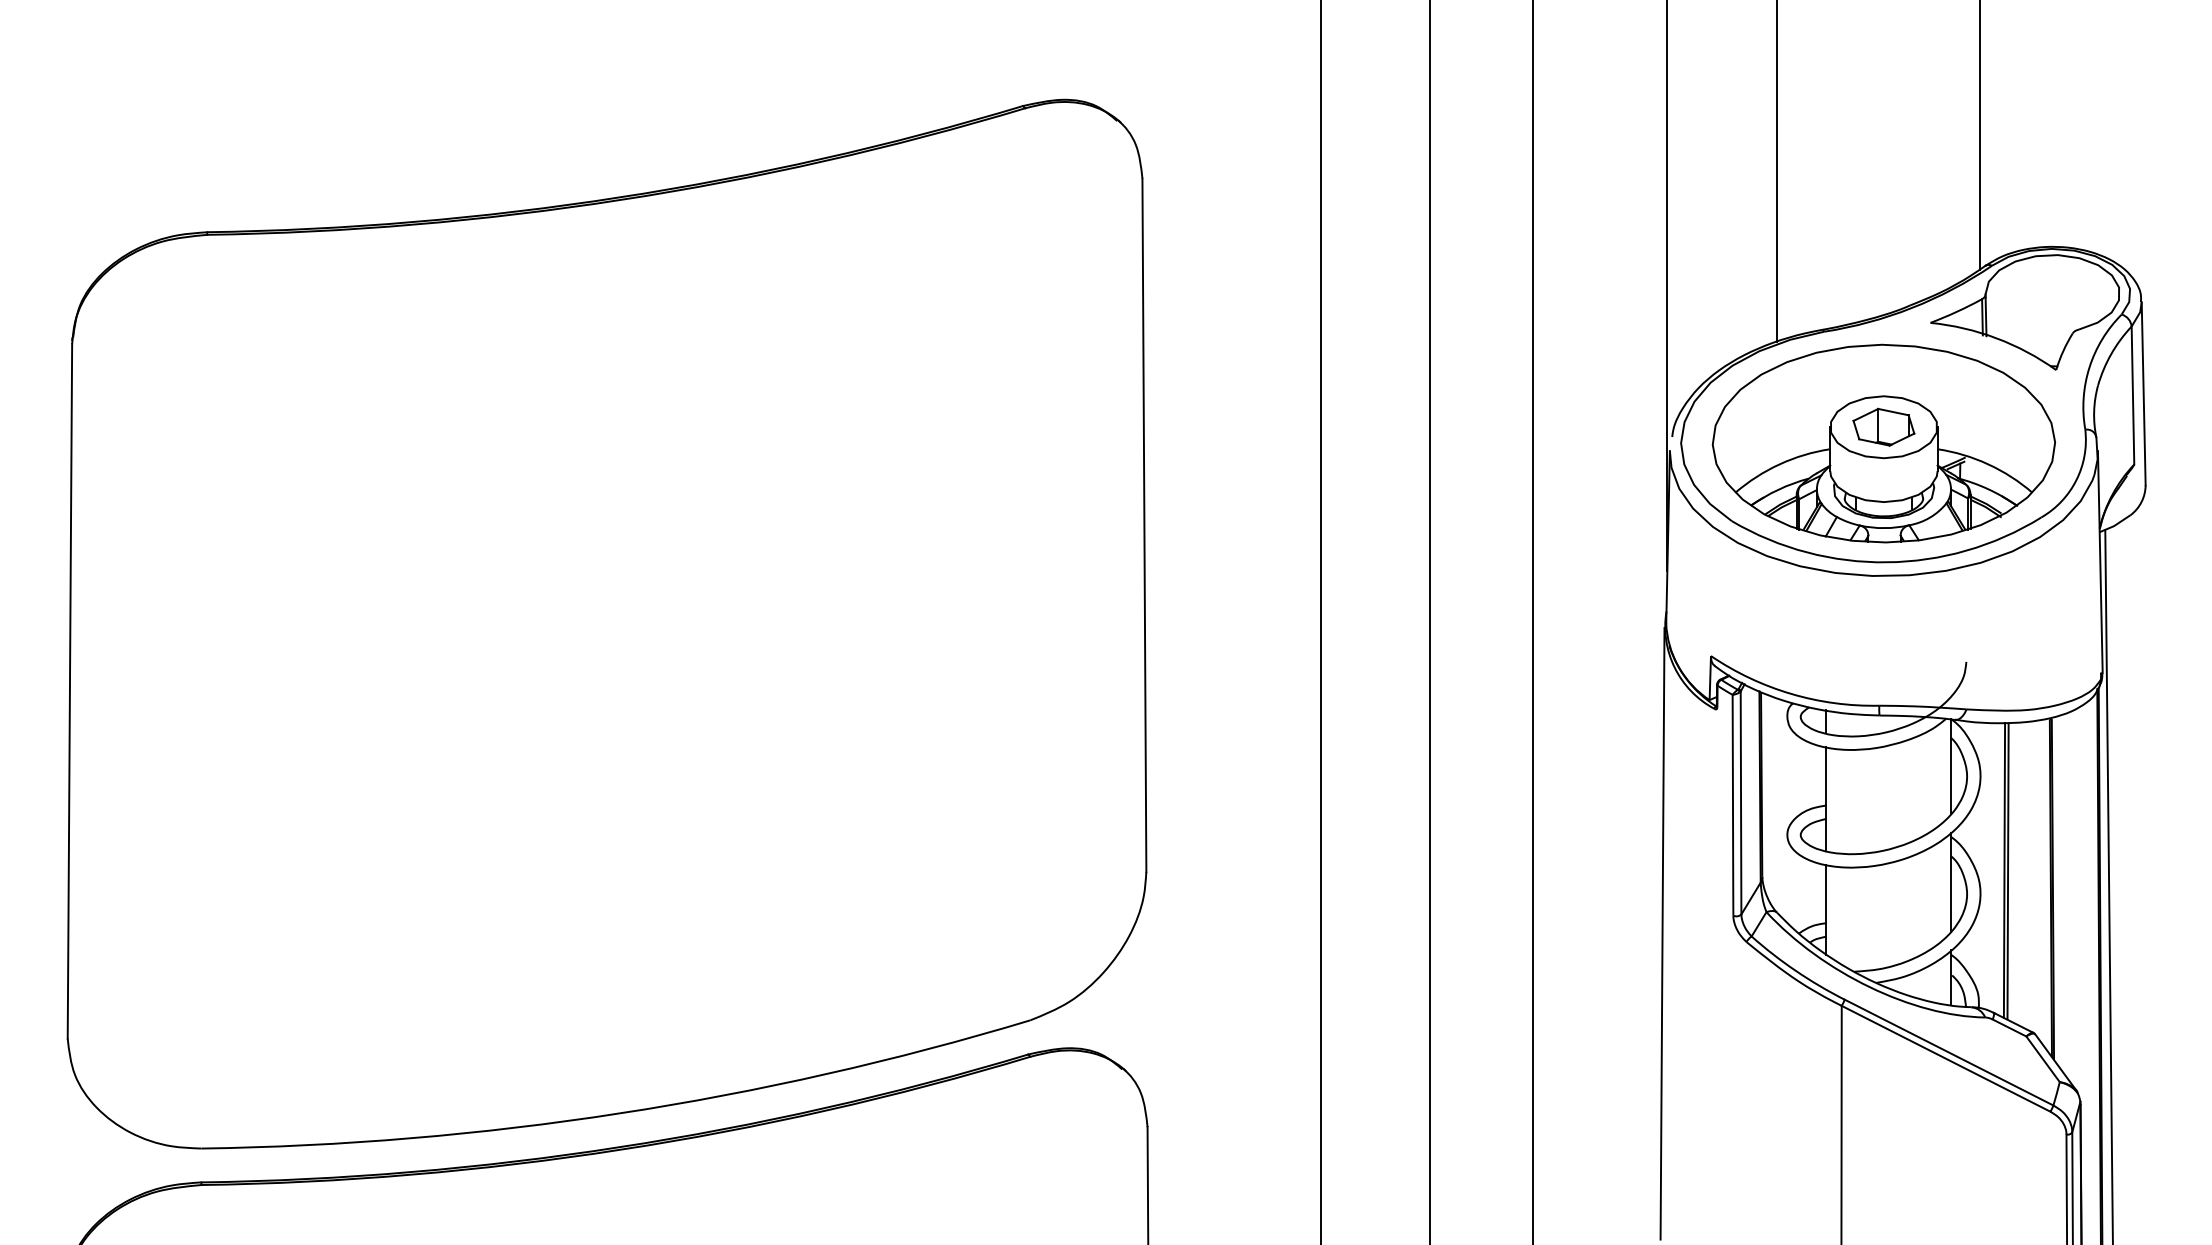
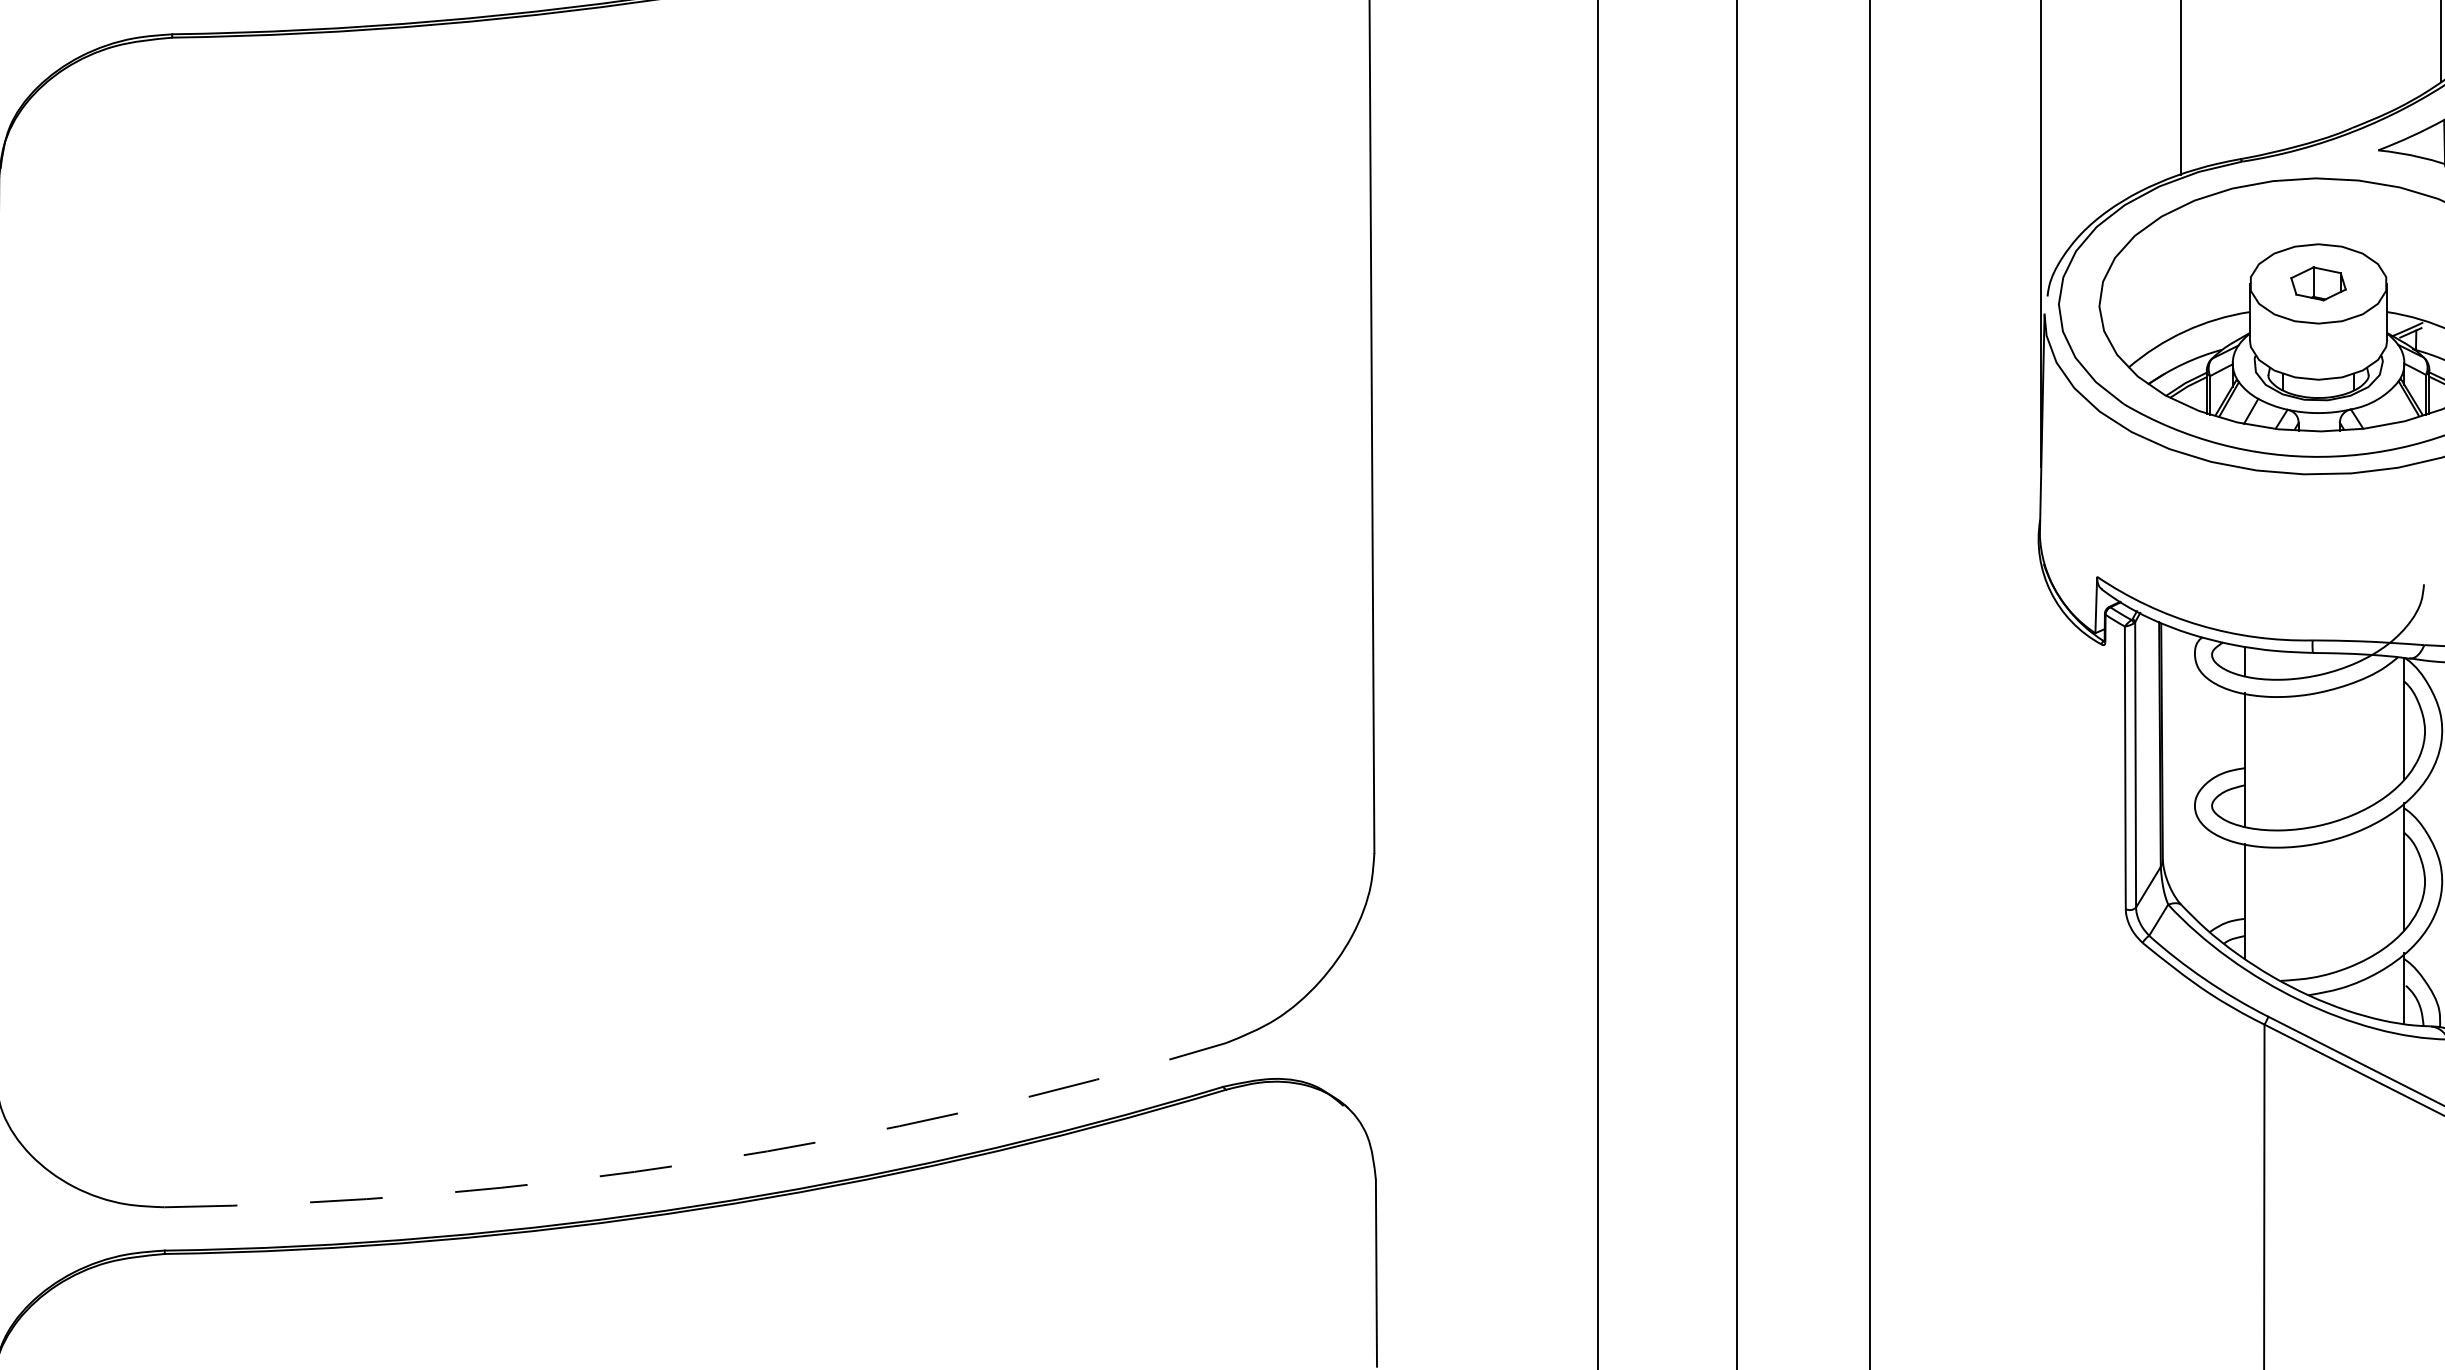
part: (1883, 426) -> (2317, 282), size x0.7
line: (1662, 933) -> (2035, 931), removed
arc: (620, 1113) -> (701, 1162), solid -> dashed

